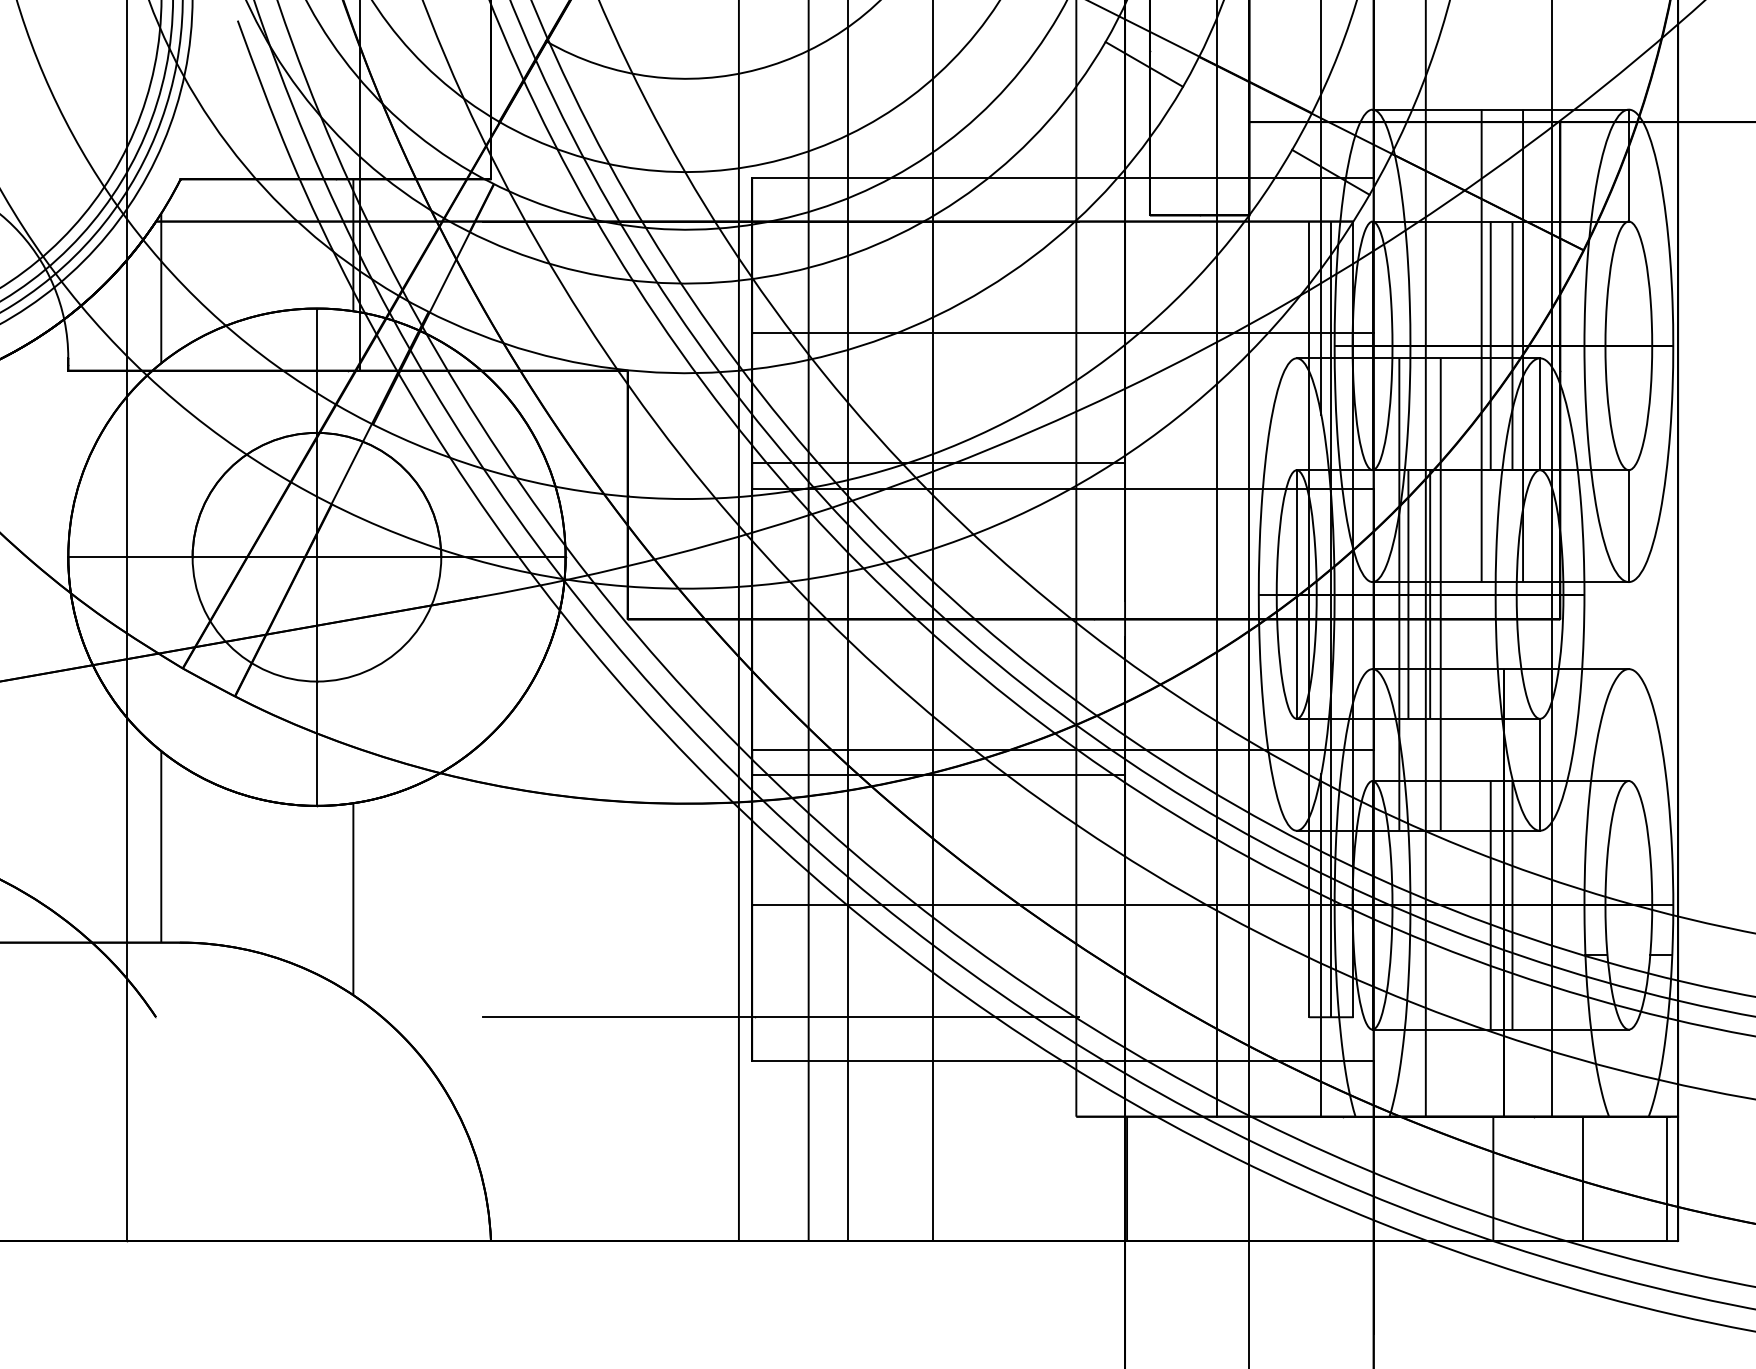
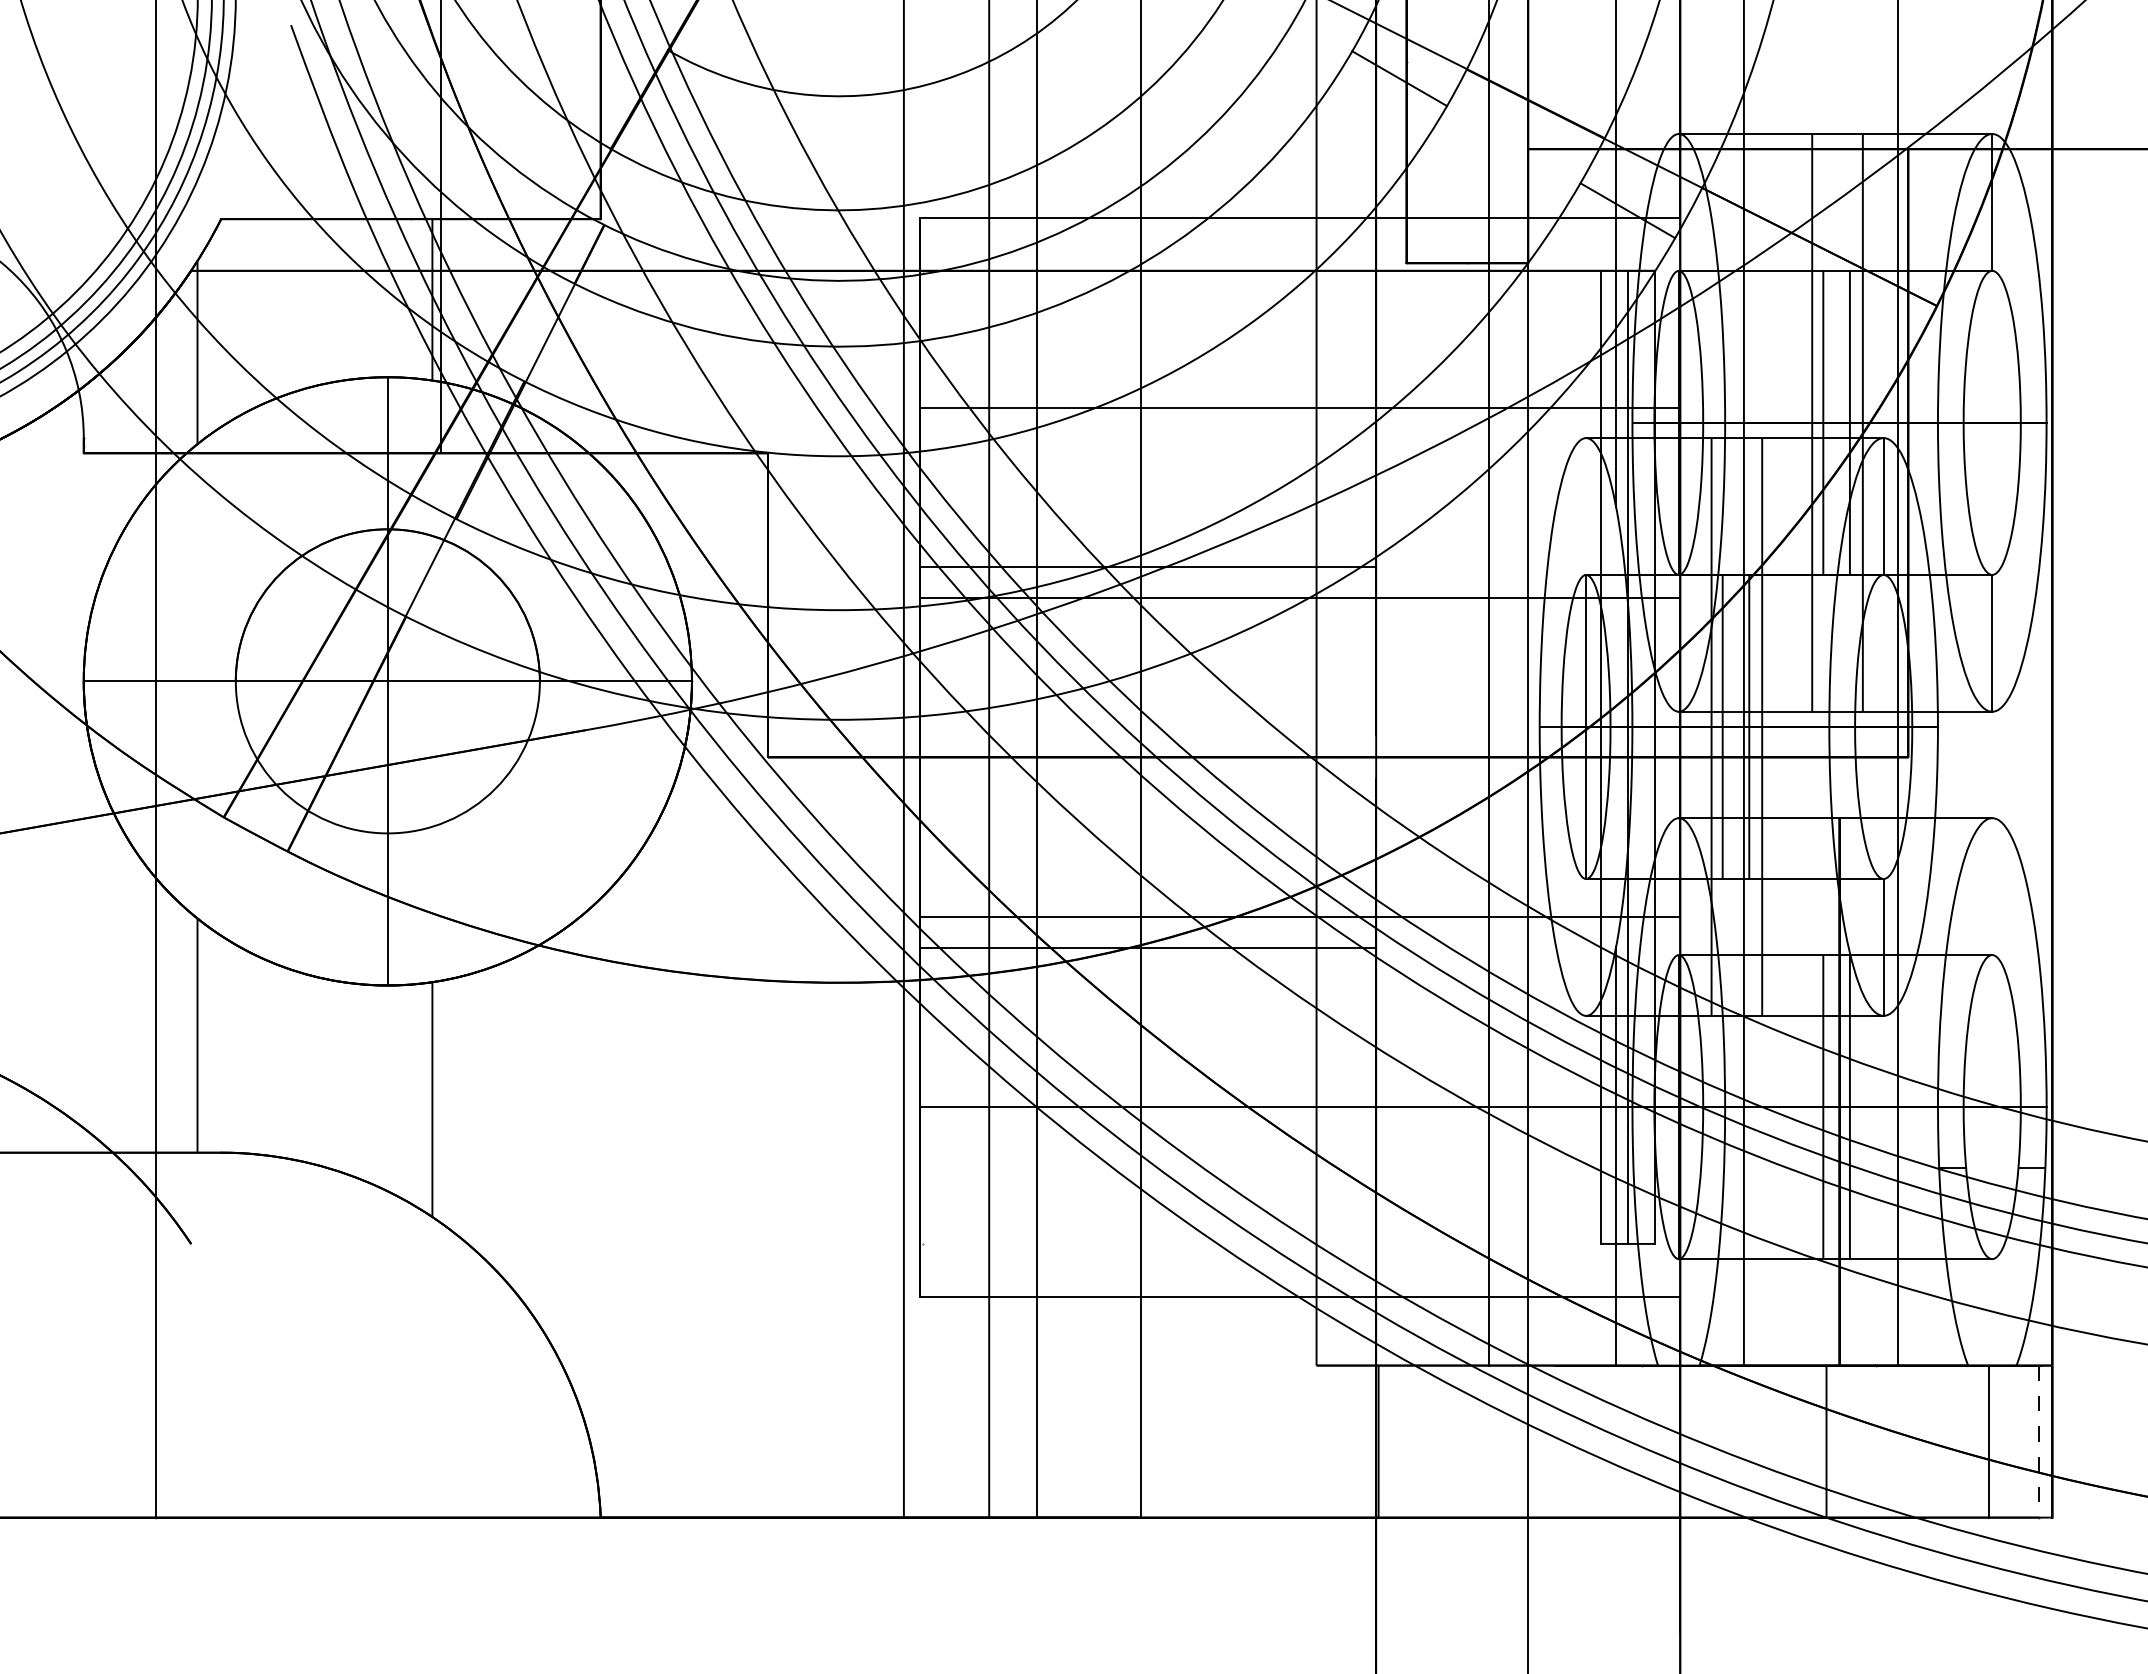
line: (781, 1016) -> (955, 1243), removed
line: (1583, 1178) -> (1988, 1441), moved
line: (1667, 1179) -> (2039, 1442), solid -> dashed

